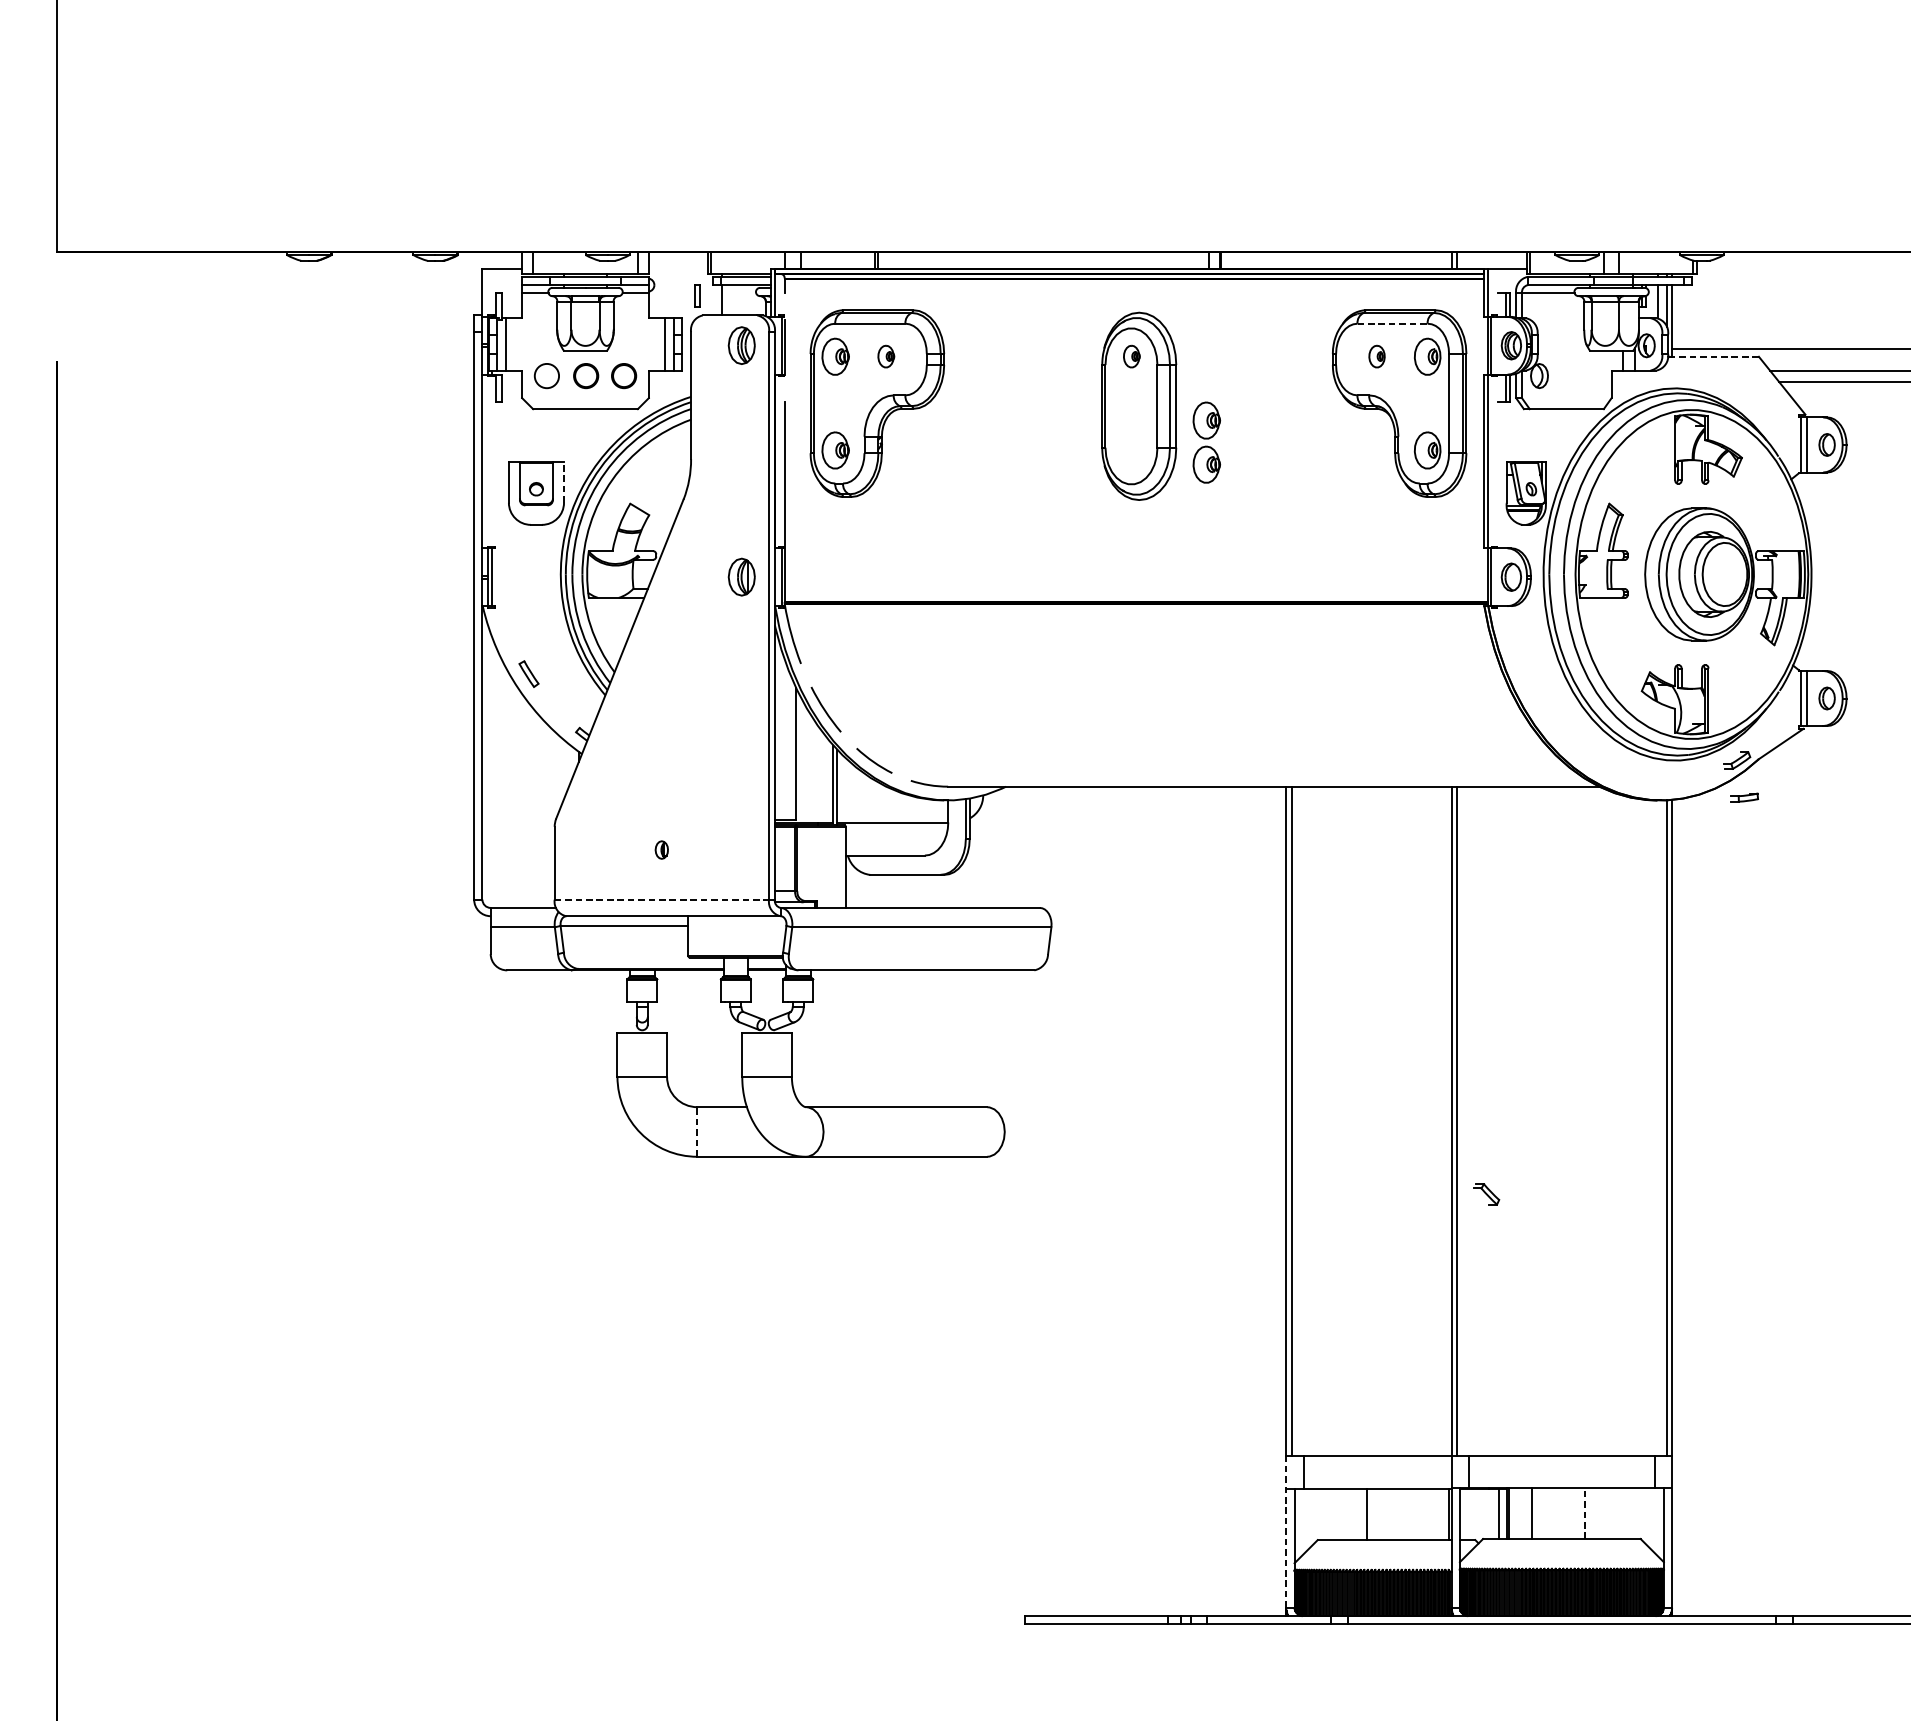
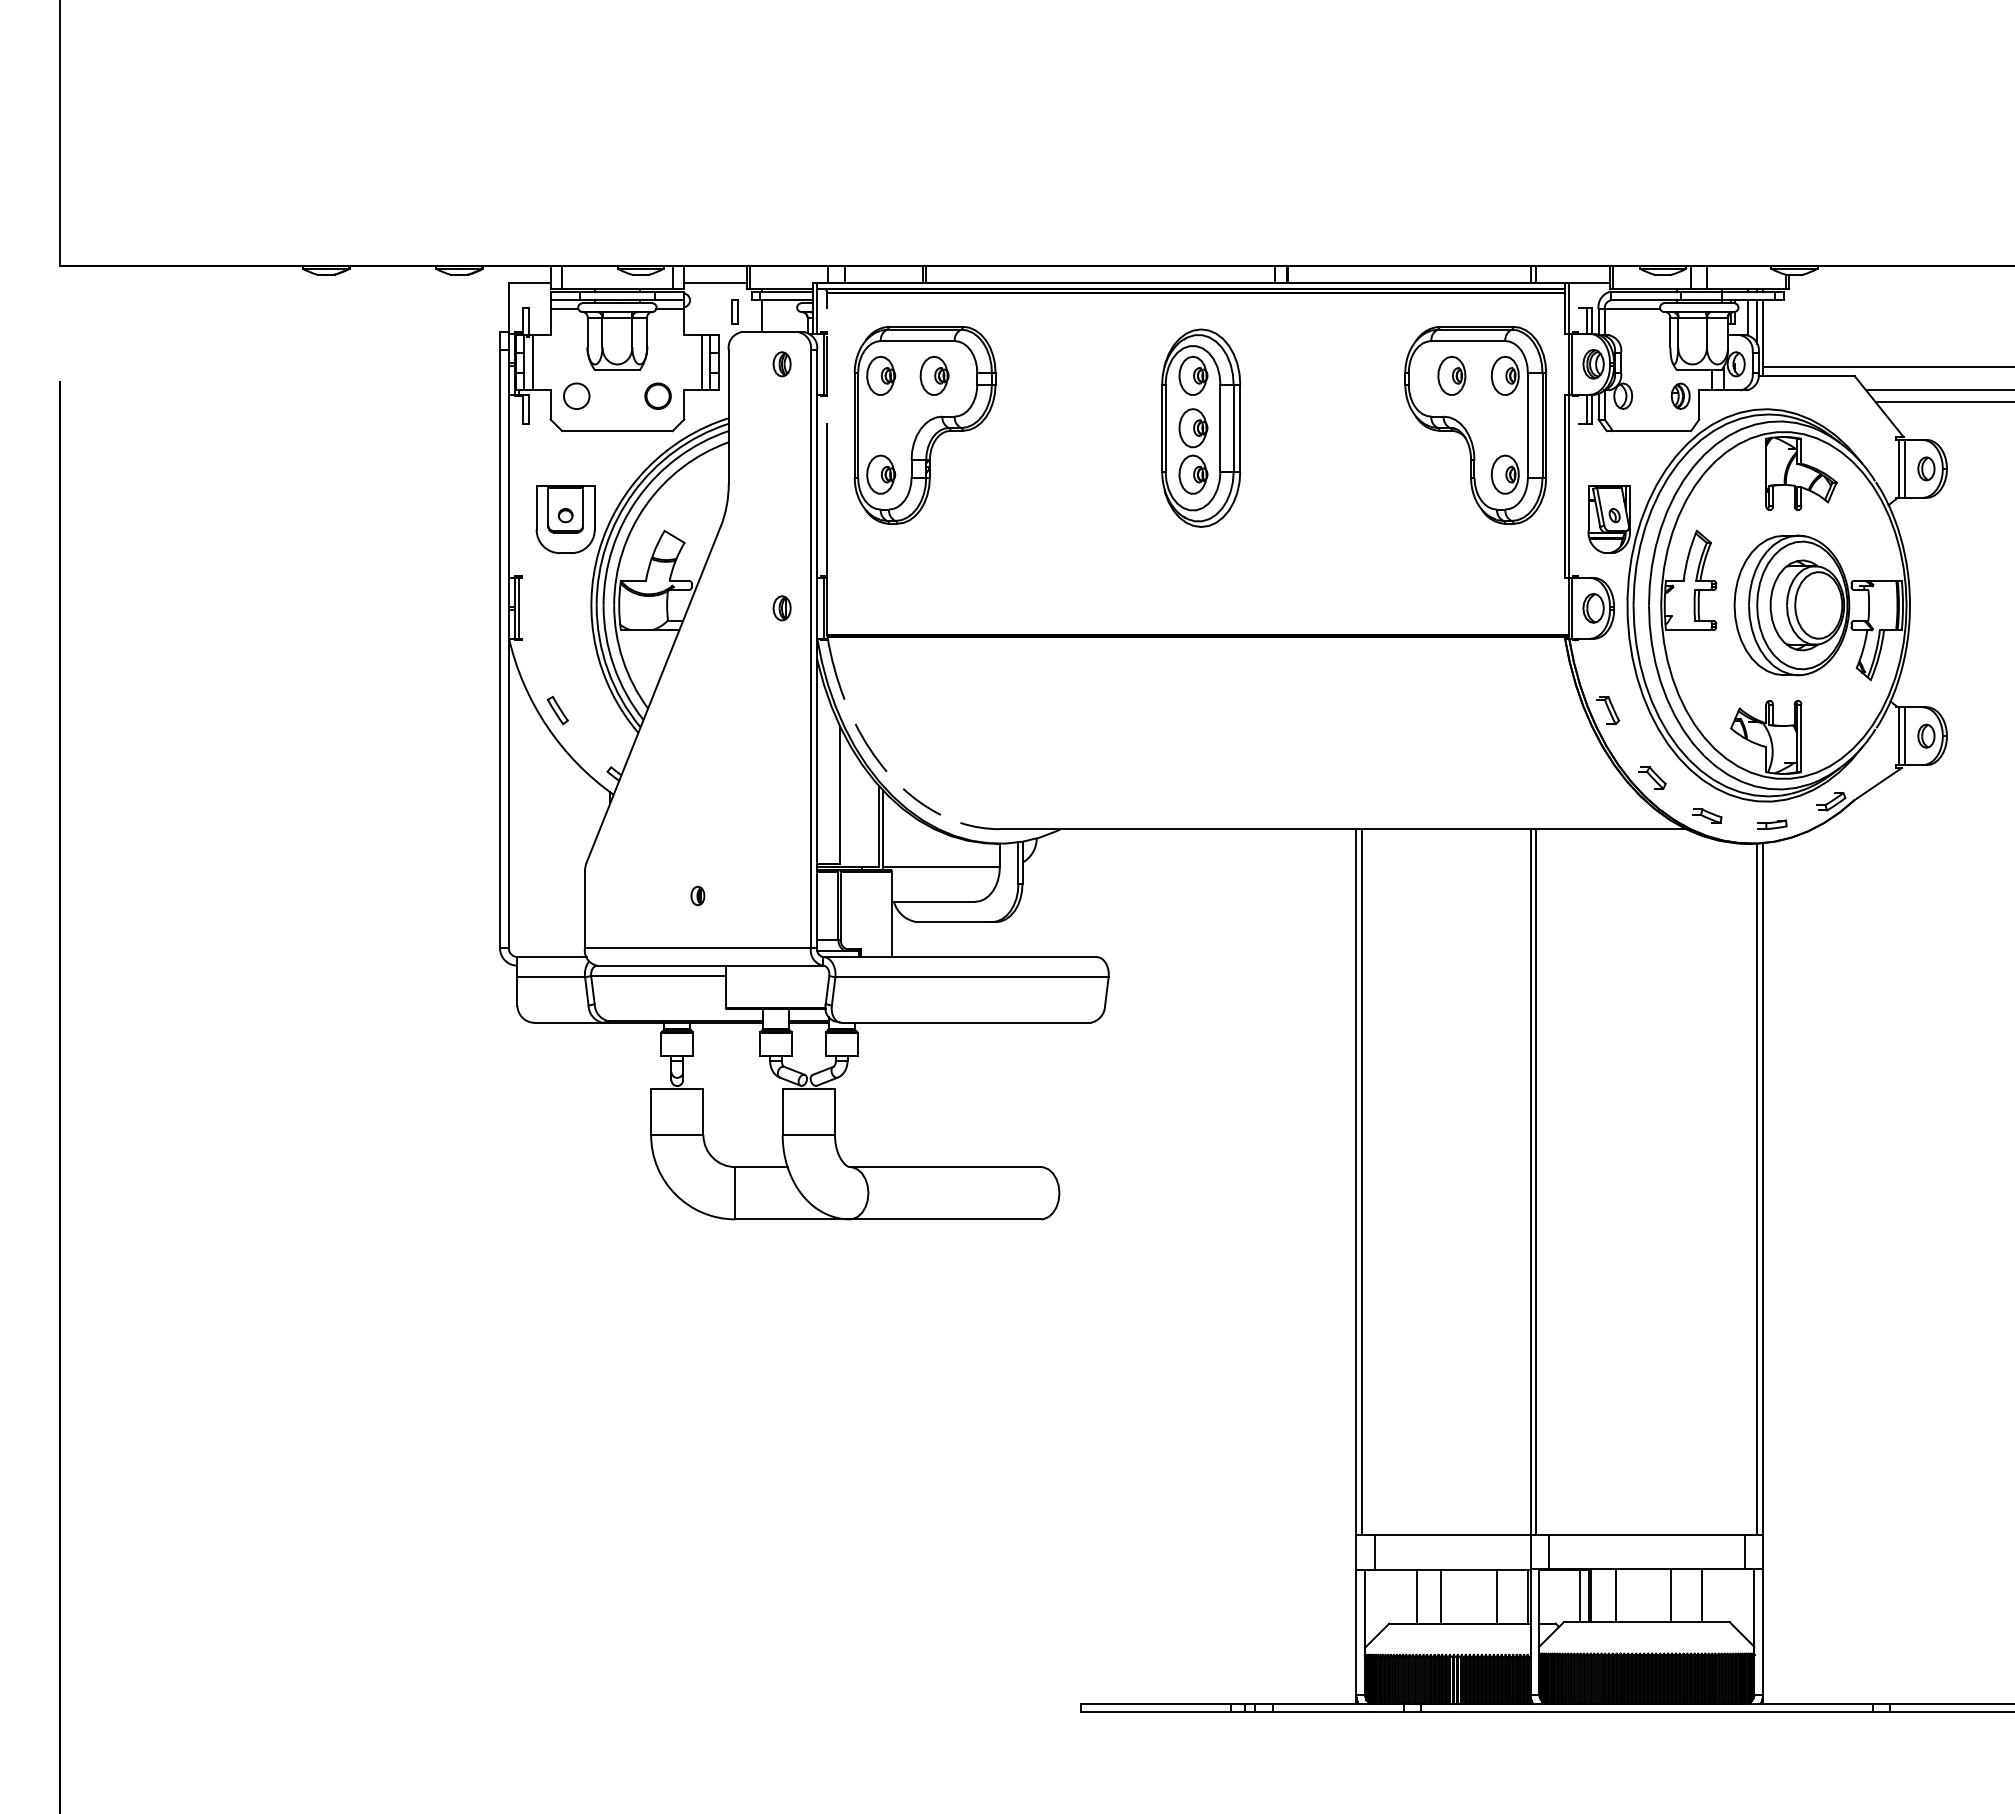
line: (678, 268) -> (715, 282), added
line: (1392, 324) -> (1468, 341), dashed -> solid
part: (741, 345) -> (781, 364), size x0.62
part: (886, 356) -> (934, 375), size x1.67
part: (1131, 356) -> (1193, 375), size x1.67
part: (1376, 356) -> (1451, 375), size x1.67
line: (1713, 356) -> (1806, 375), dashed -> solid
circle: (585, 375) -> (617, 395), removed
part: (1593, 375) -> (1680, 395), added
part: (1206, 442) -> (1193, 451), moved
line: (563, 482) -> (594, 508), dashed -> solid
part: (741, 577) -> (781, 608), size x0.62
part: (1525, 674) -> (1608, 710), added
part: (1619, 773) -> (1707, 815), added
part: (1744, 797) -> (1772, 824), moved
line: (661, 899) -> (697, 948), dashed -> solid
line: (697, 1131) -> (735, 1192), dashed -> solid
part: (1486, 1193) -> (1652, 777), moved
line: (1585, 1513) -> (1671, 1595), dashed -> solid
line: (1614, 1513) -> (1702, 1595), added
line: (1343, 1514) -> (1416, 1596), added
line: (1419, 1514) -> (1496, 1596), added
line: (1286, 1532) -> (1356, 1615), dashed -> solid

